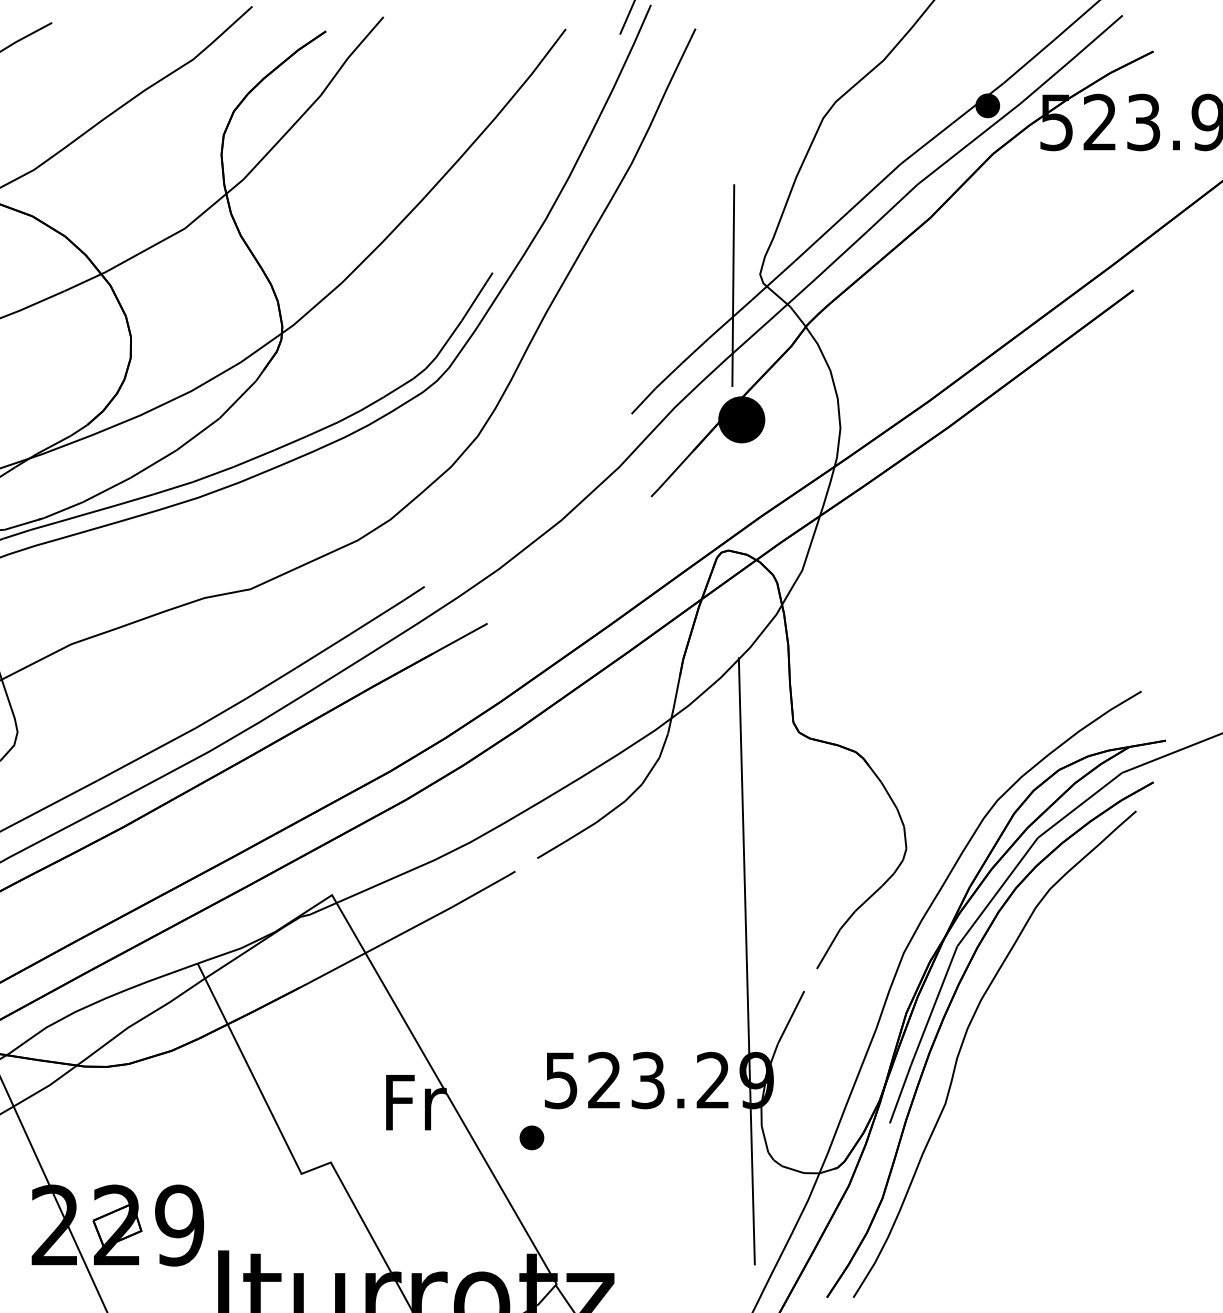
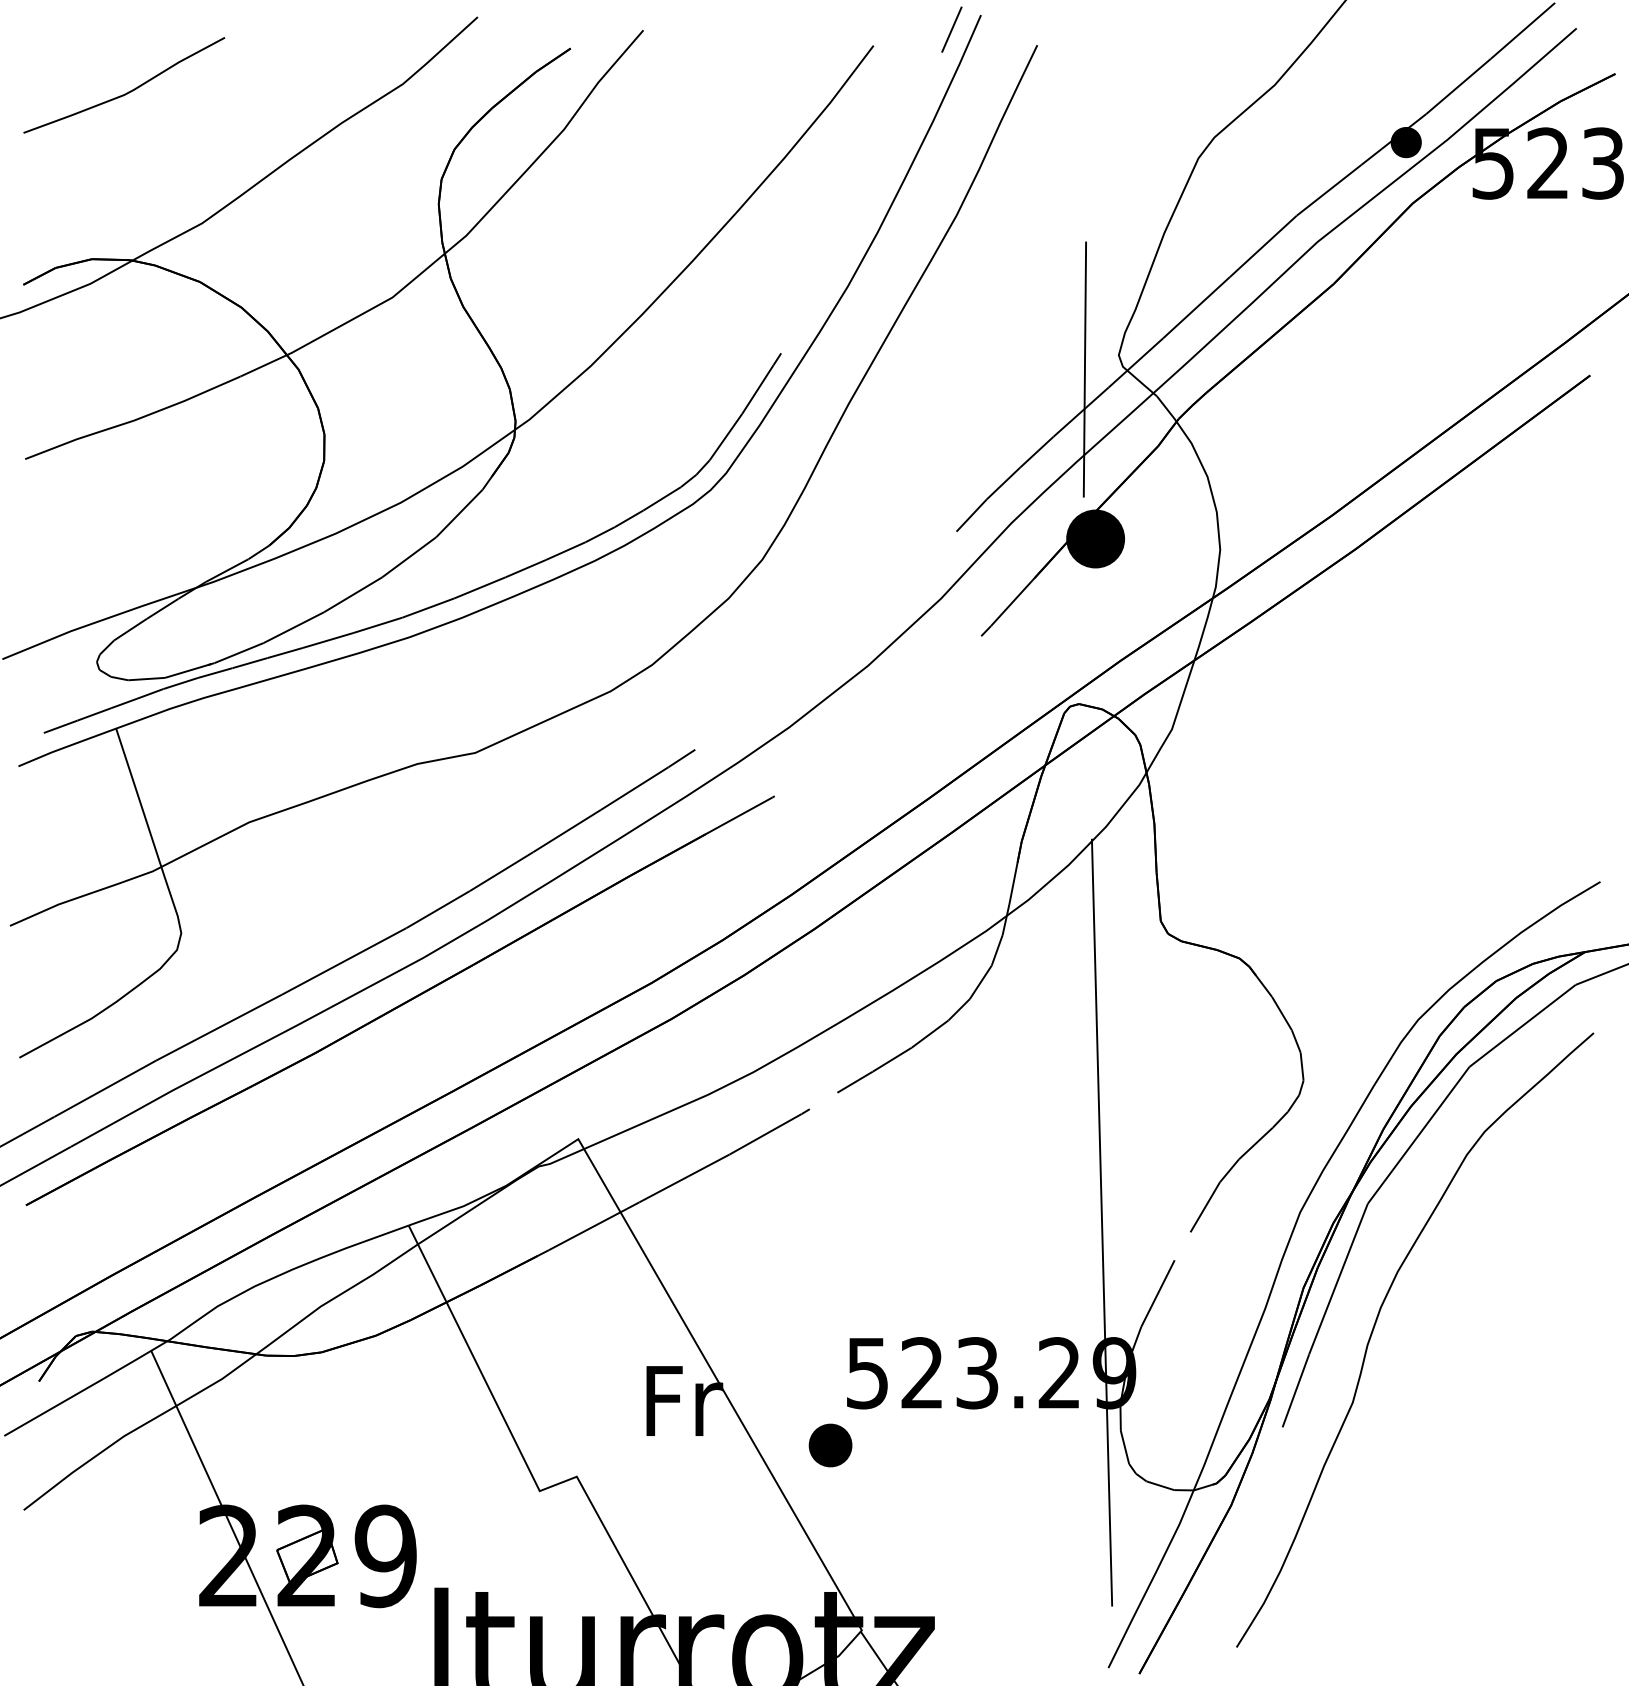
part: (945, 1017) -> (1352, 1293), removed
part: (531, 1137) -> (830, 1445), size x1.4

